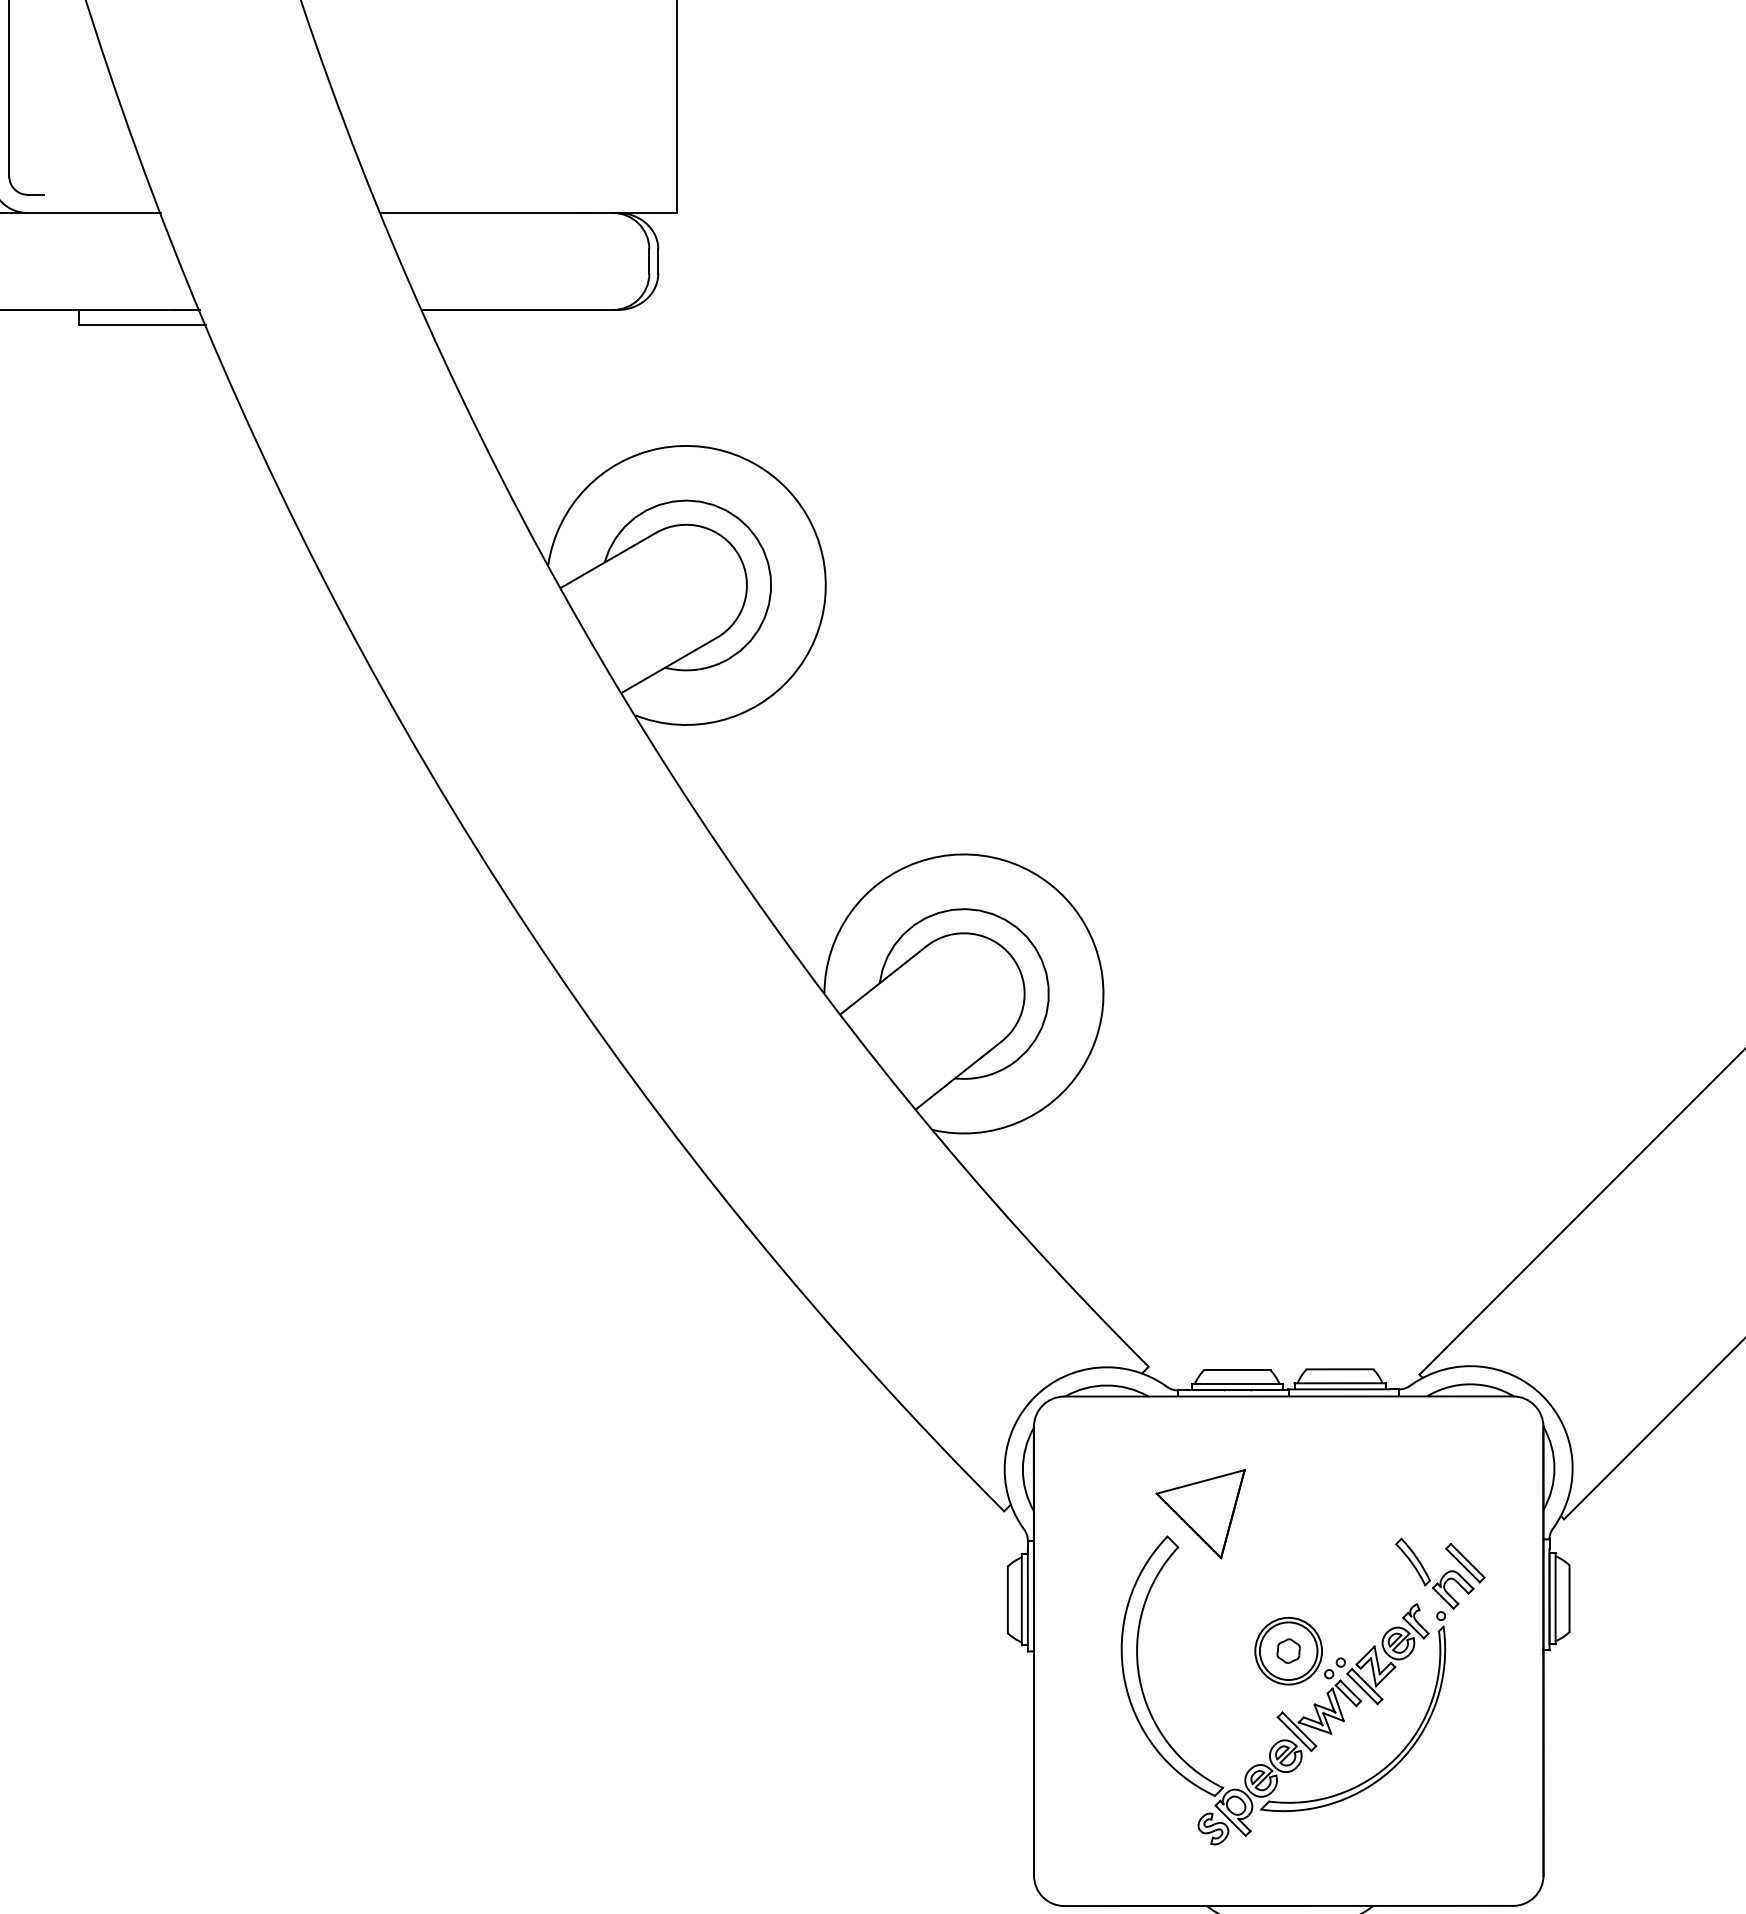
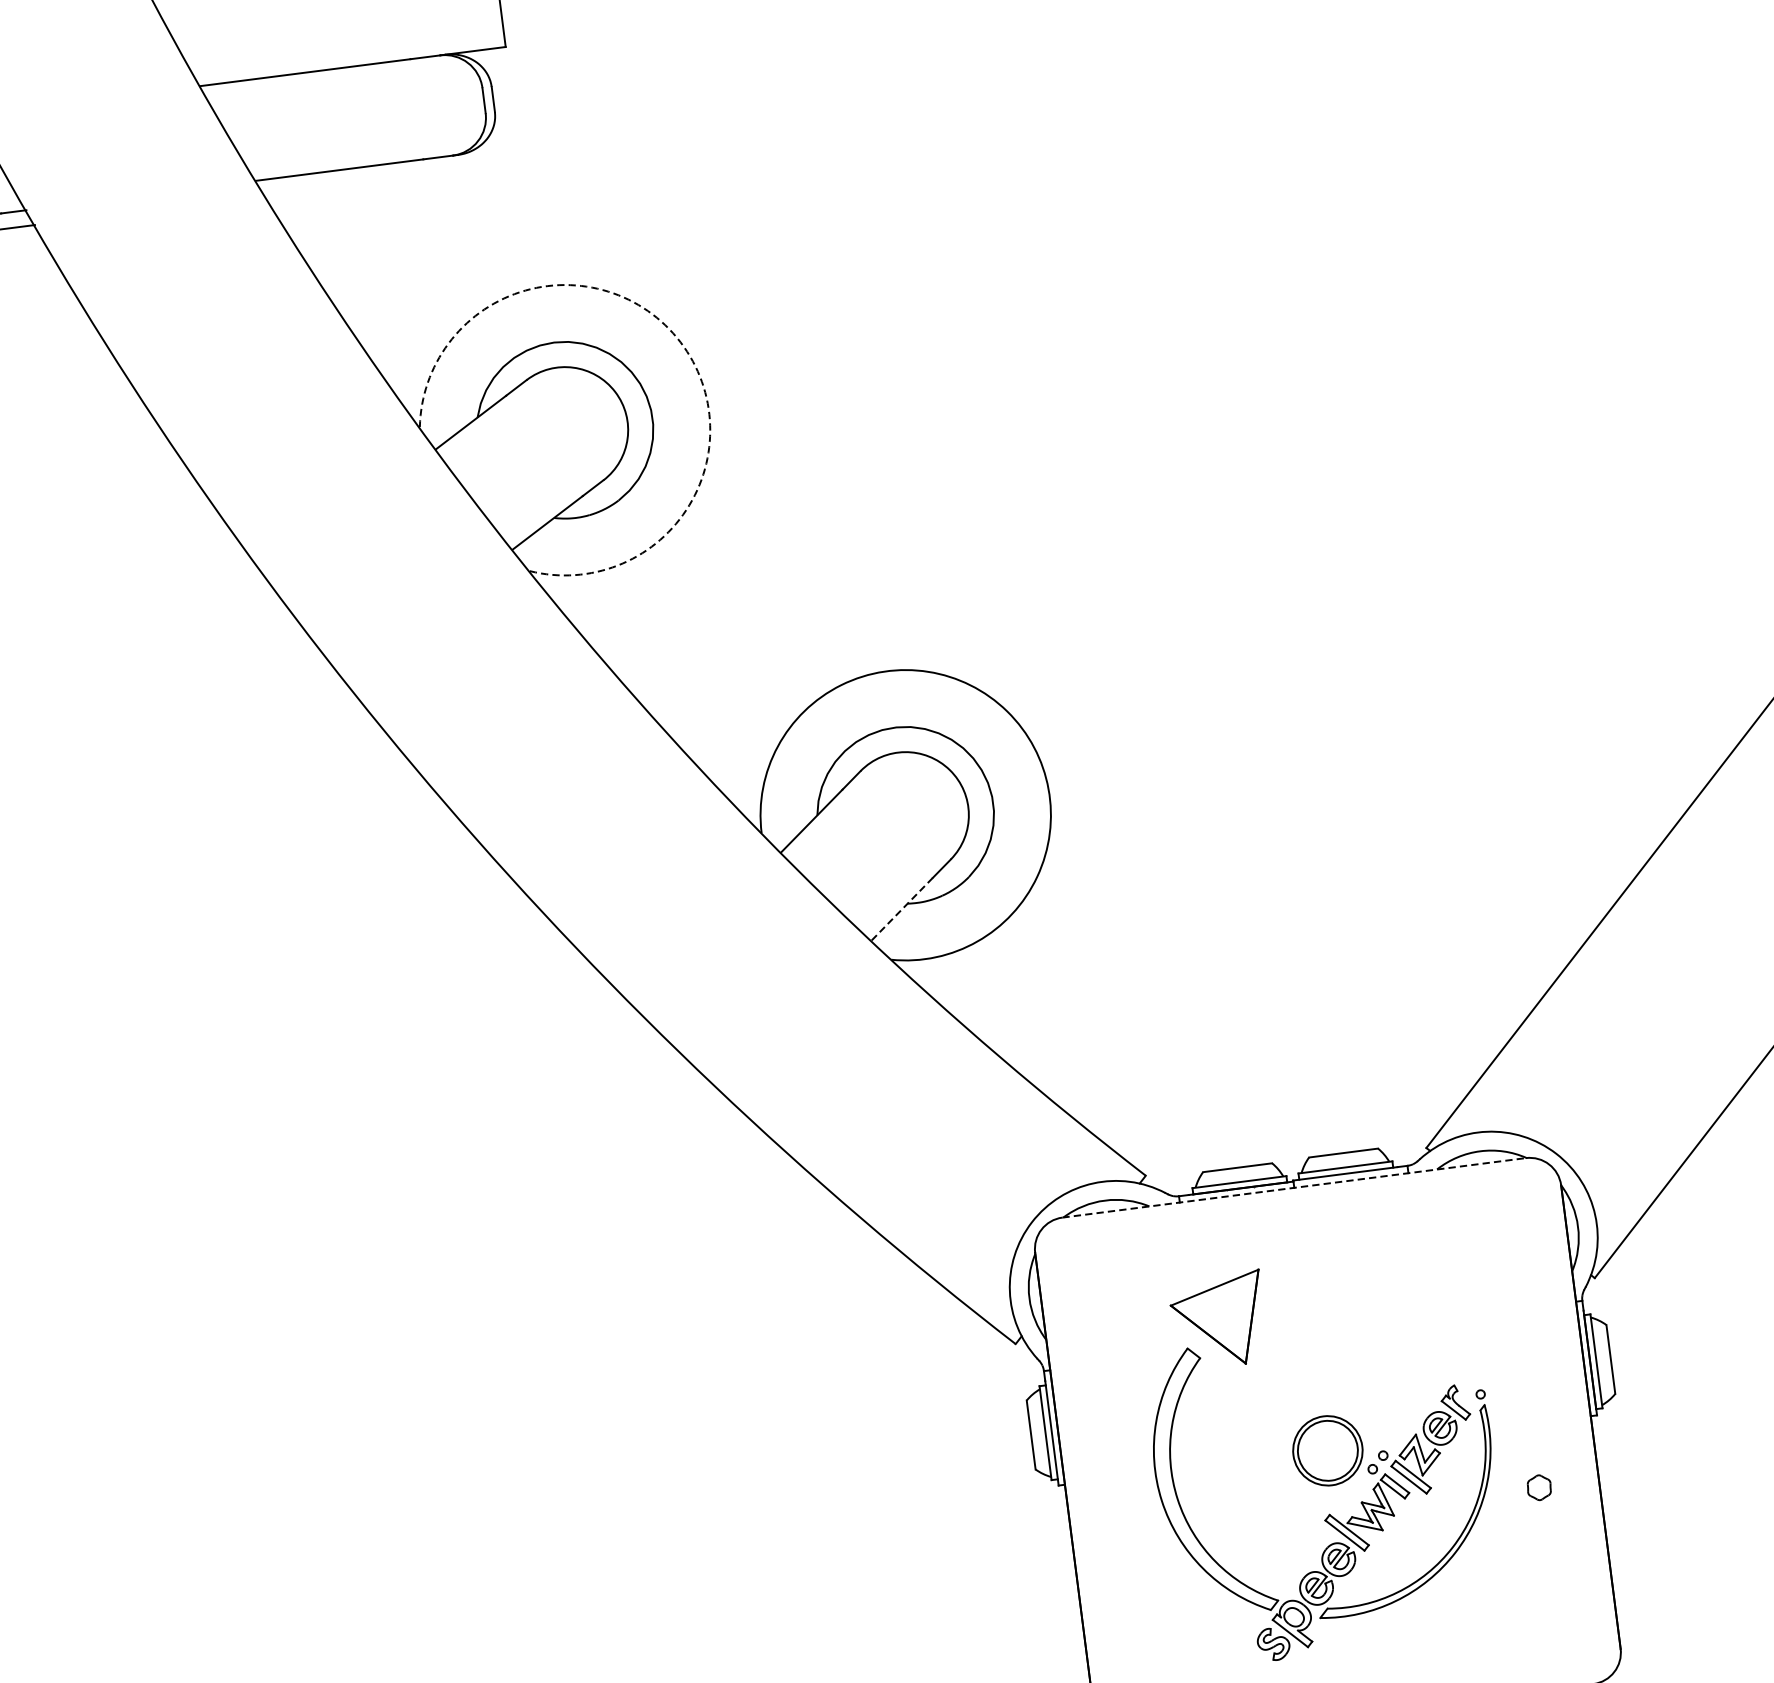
arc: (807, 515) -> (680, 342), solid -> dashed
line: (948, 1083) -> (901, 909), solid -> dashed
line: (1289, 1396) -> (1295, 1187), solid -> dashed
part: (1440, 1573) -> (1474, 1350), removed
part: (1288, 1650) -> (1539, 1487), moved

